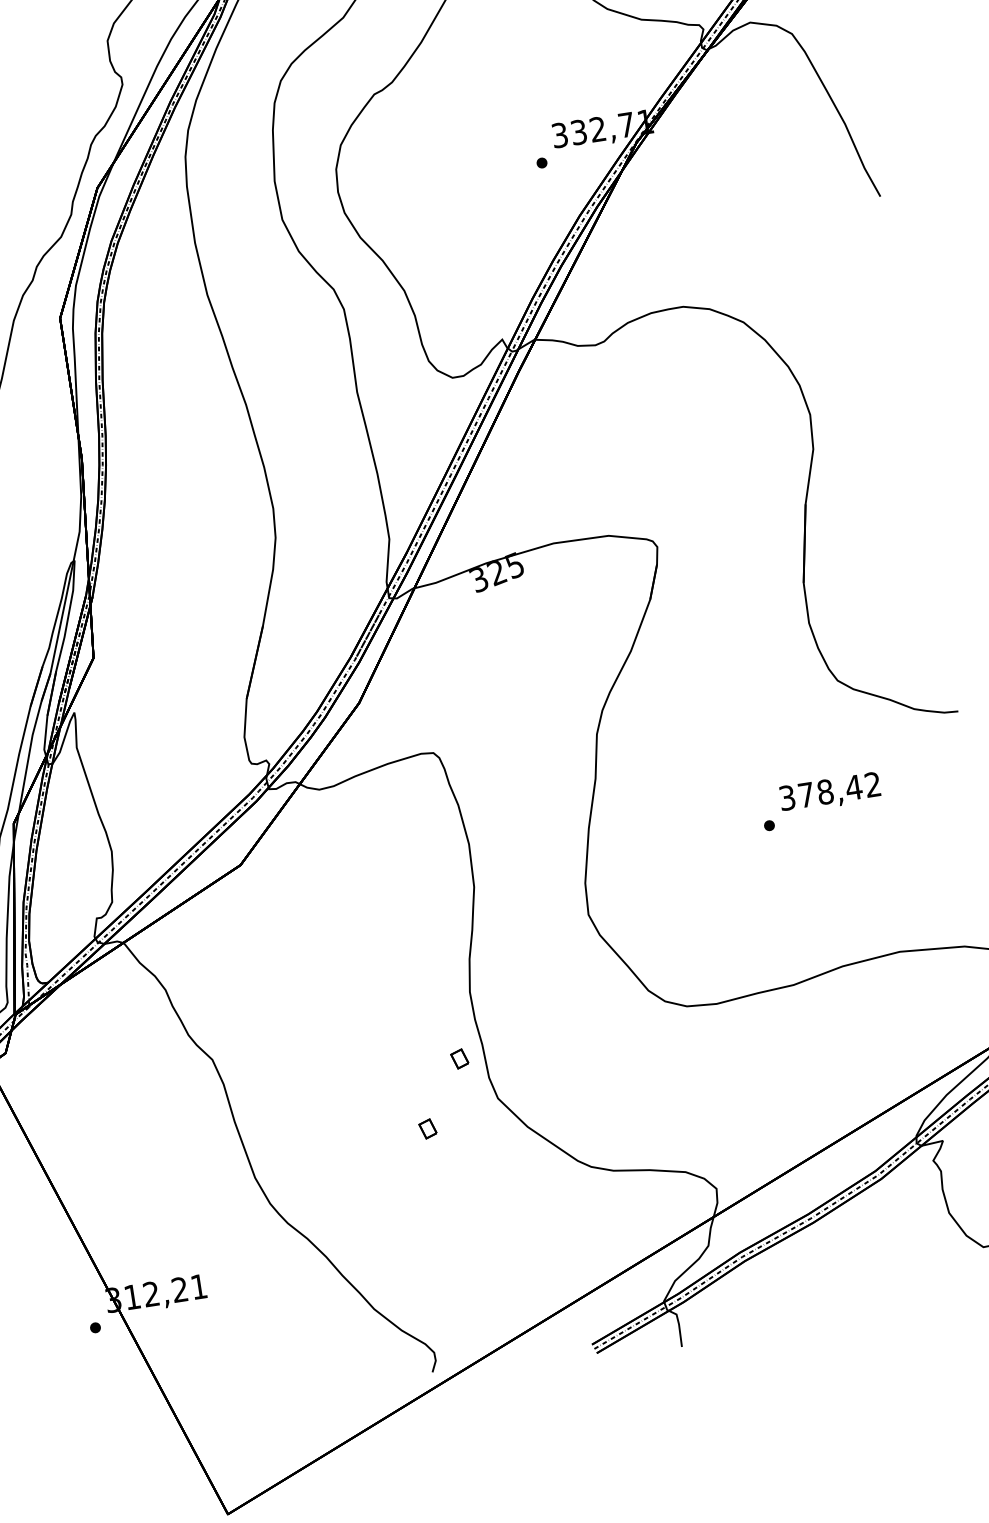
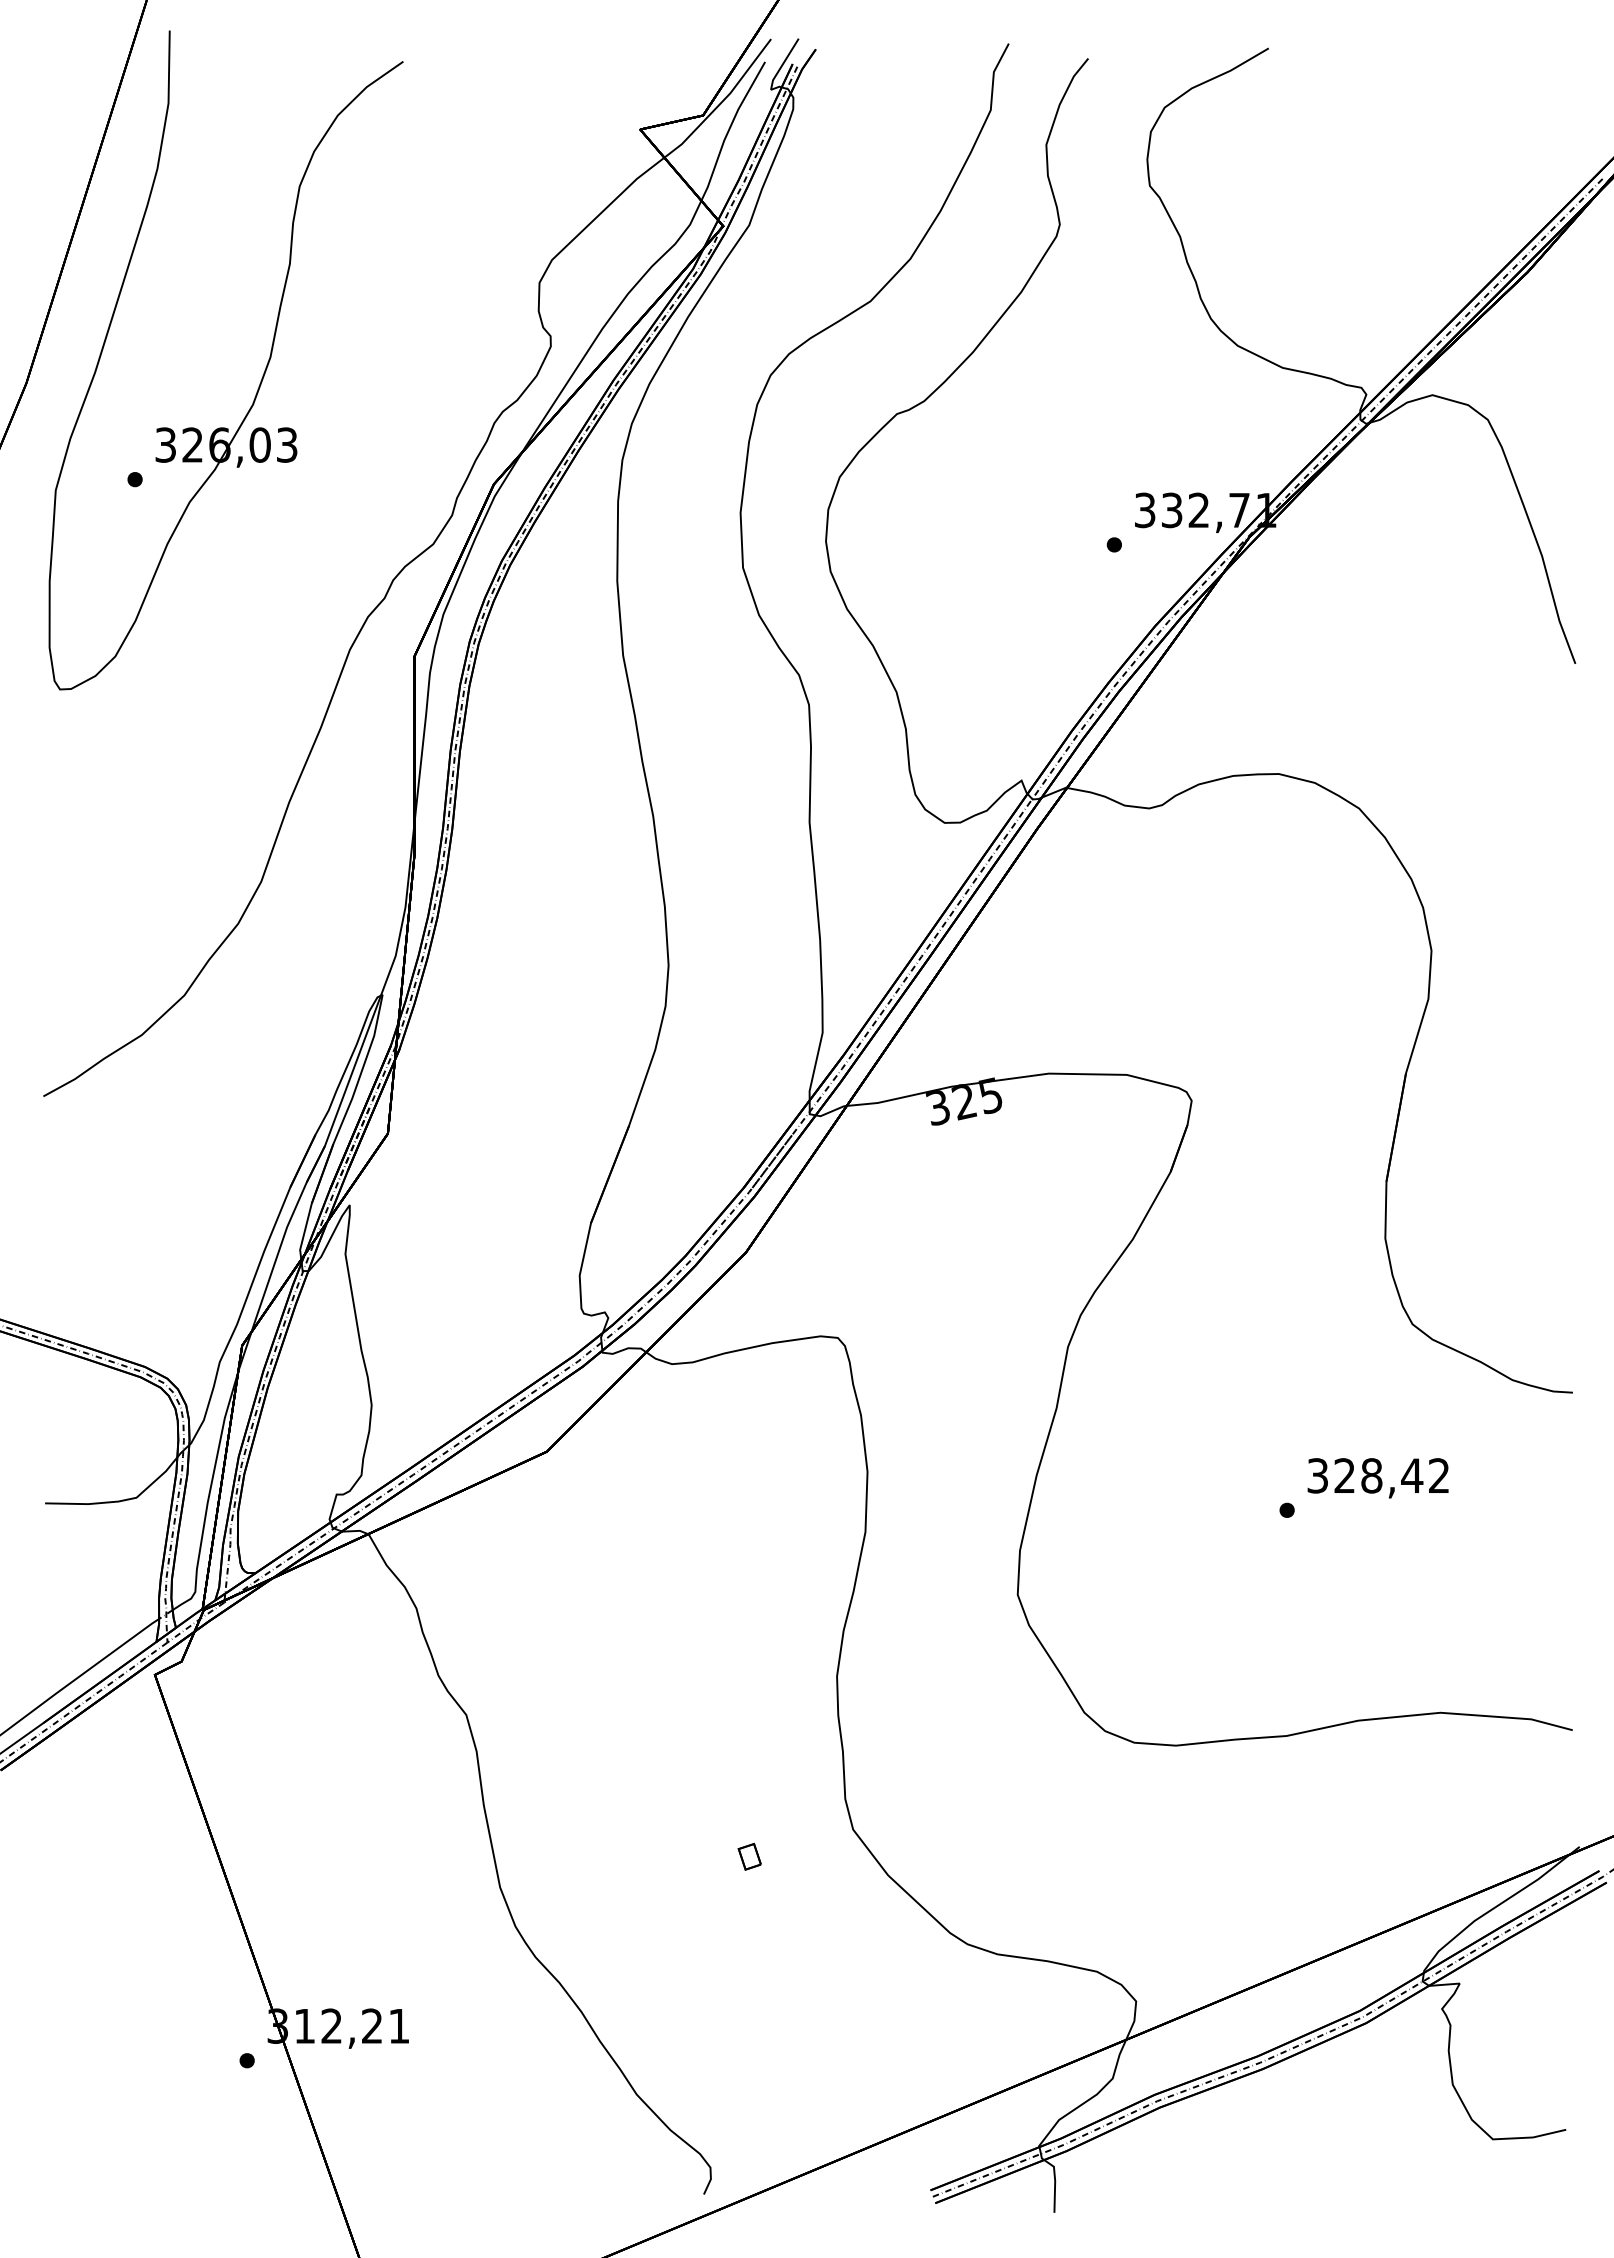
text: (806, 794) -> (1344, 1475), 378,42 -> 328,42
part: (459, 1058) -> (808, 1766), removed

